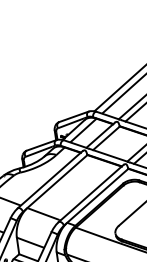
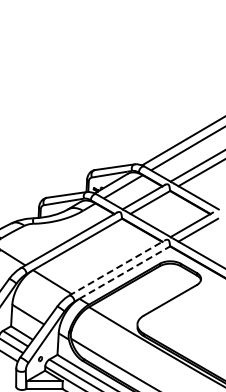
line: (91, 193) -> (117, 267), solid -> dashed
line: (98, 195) -> (125, 272), solid -> dashed

